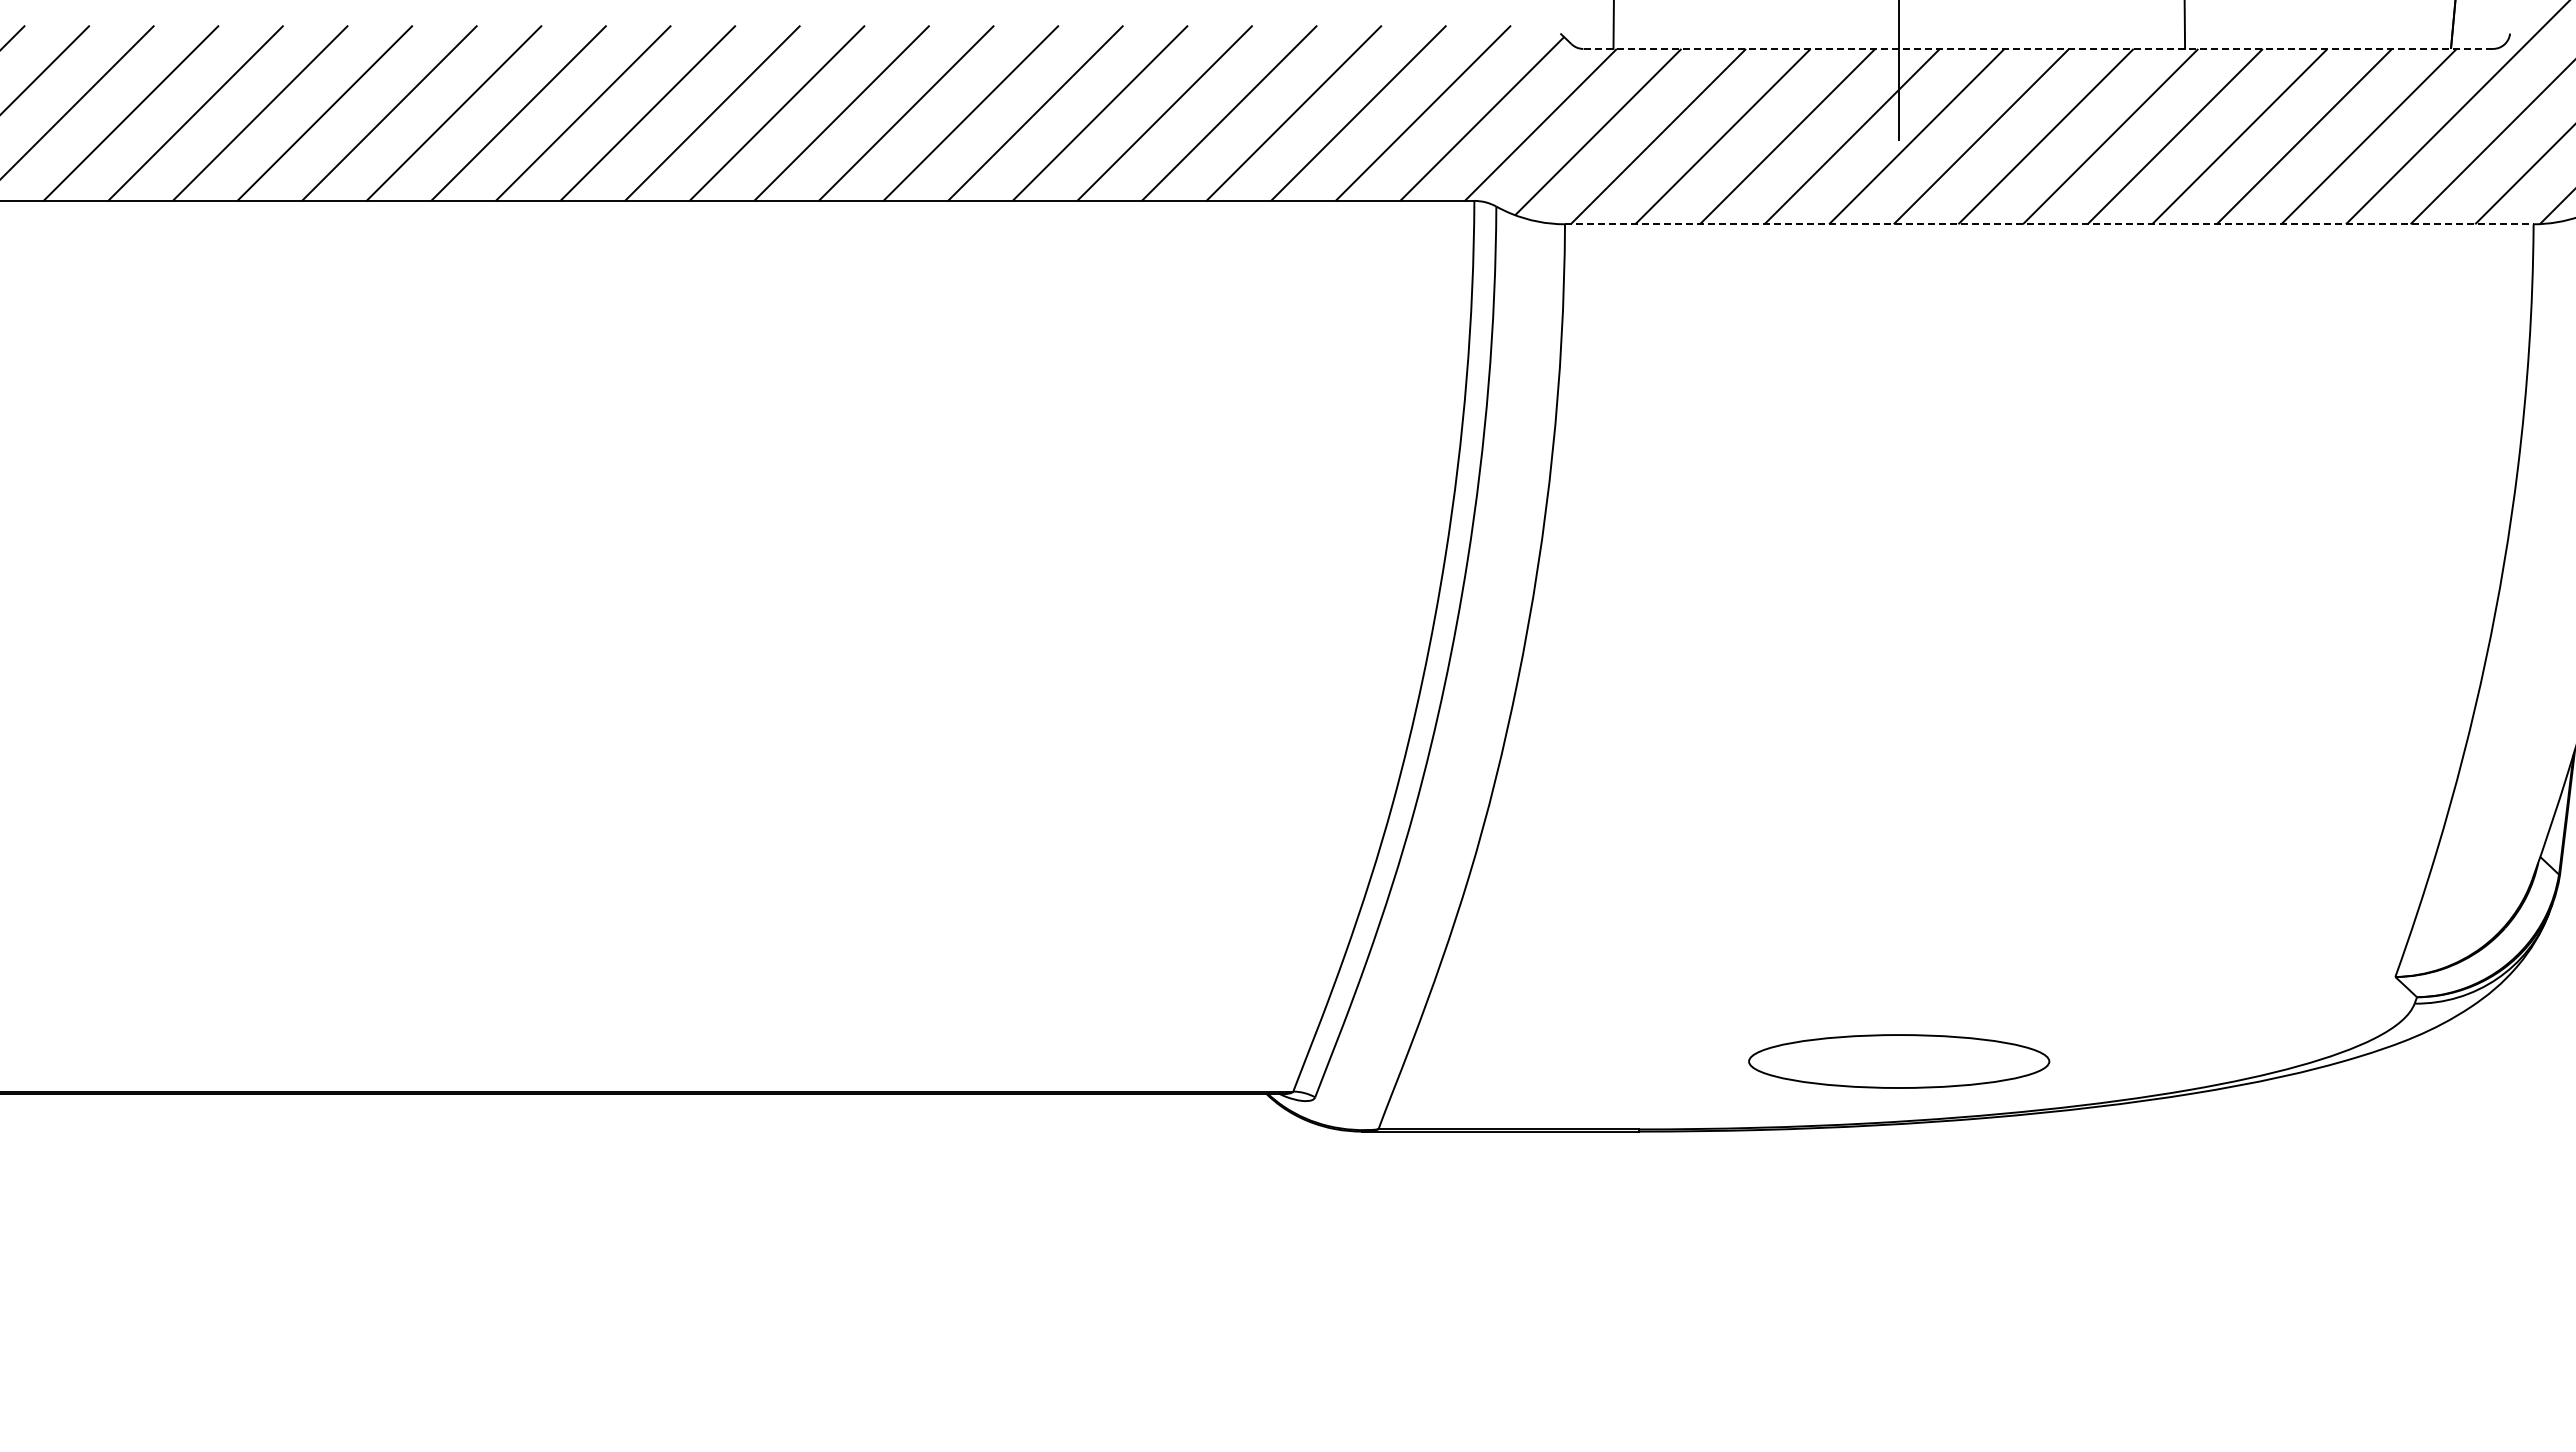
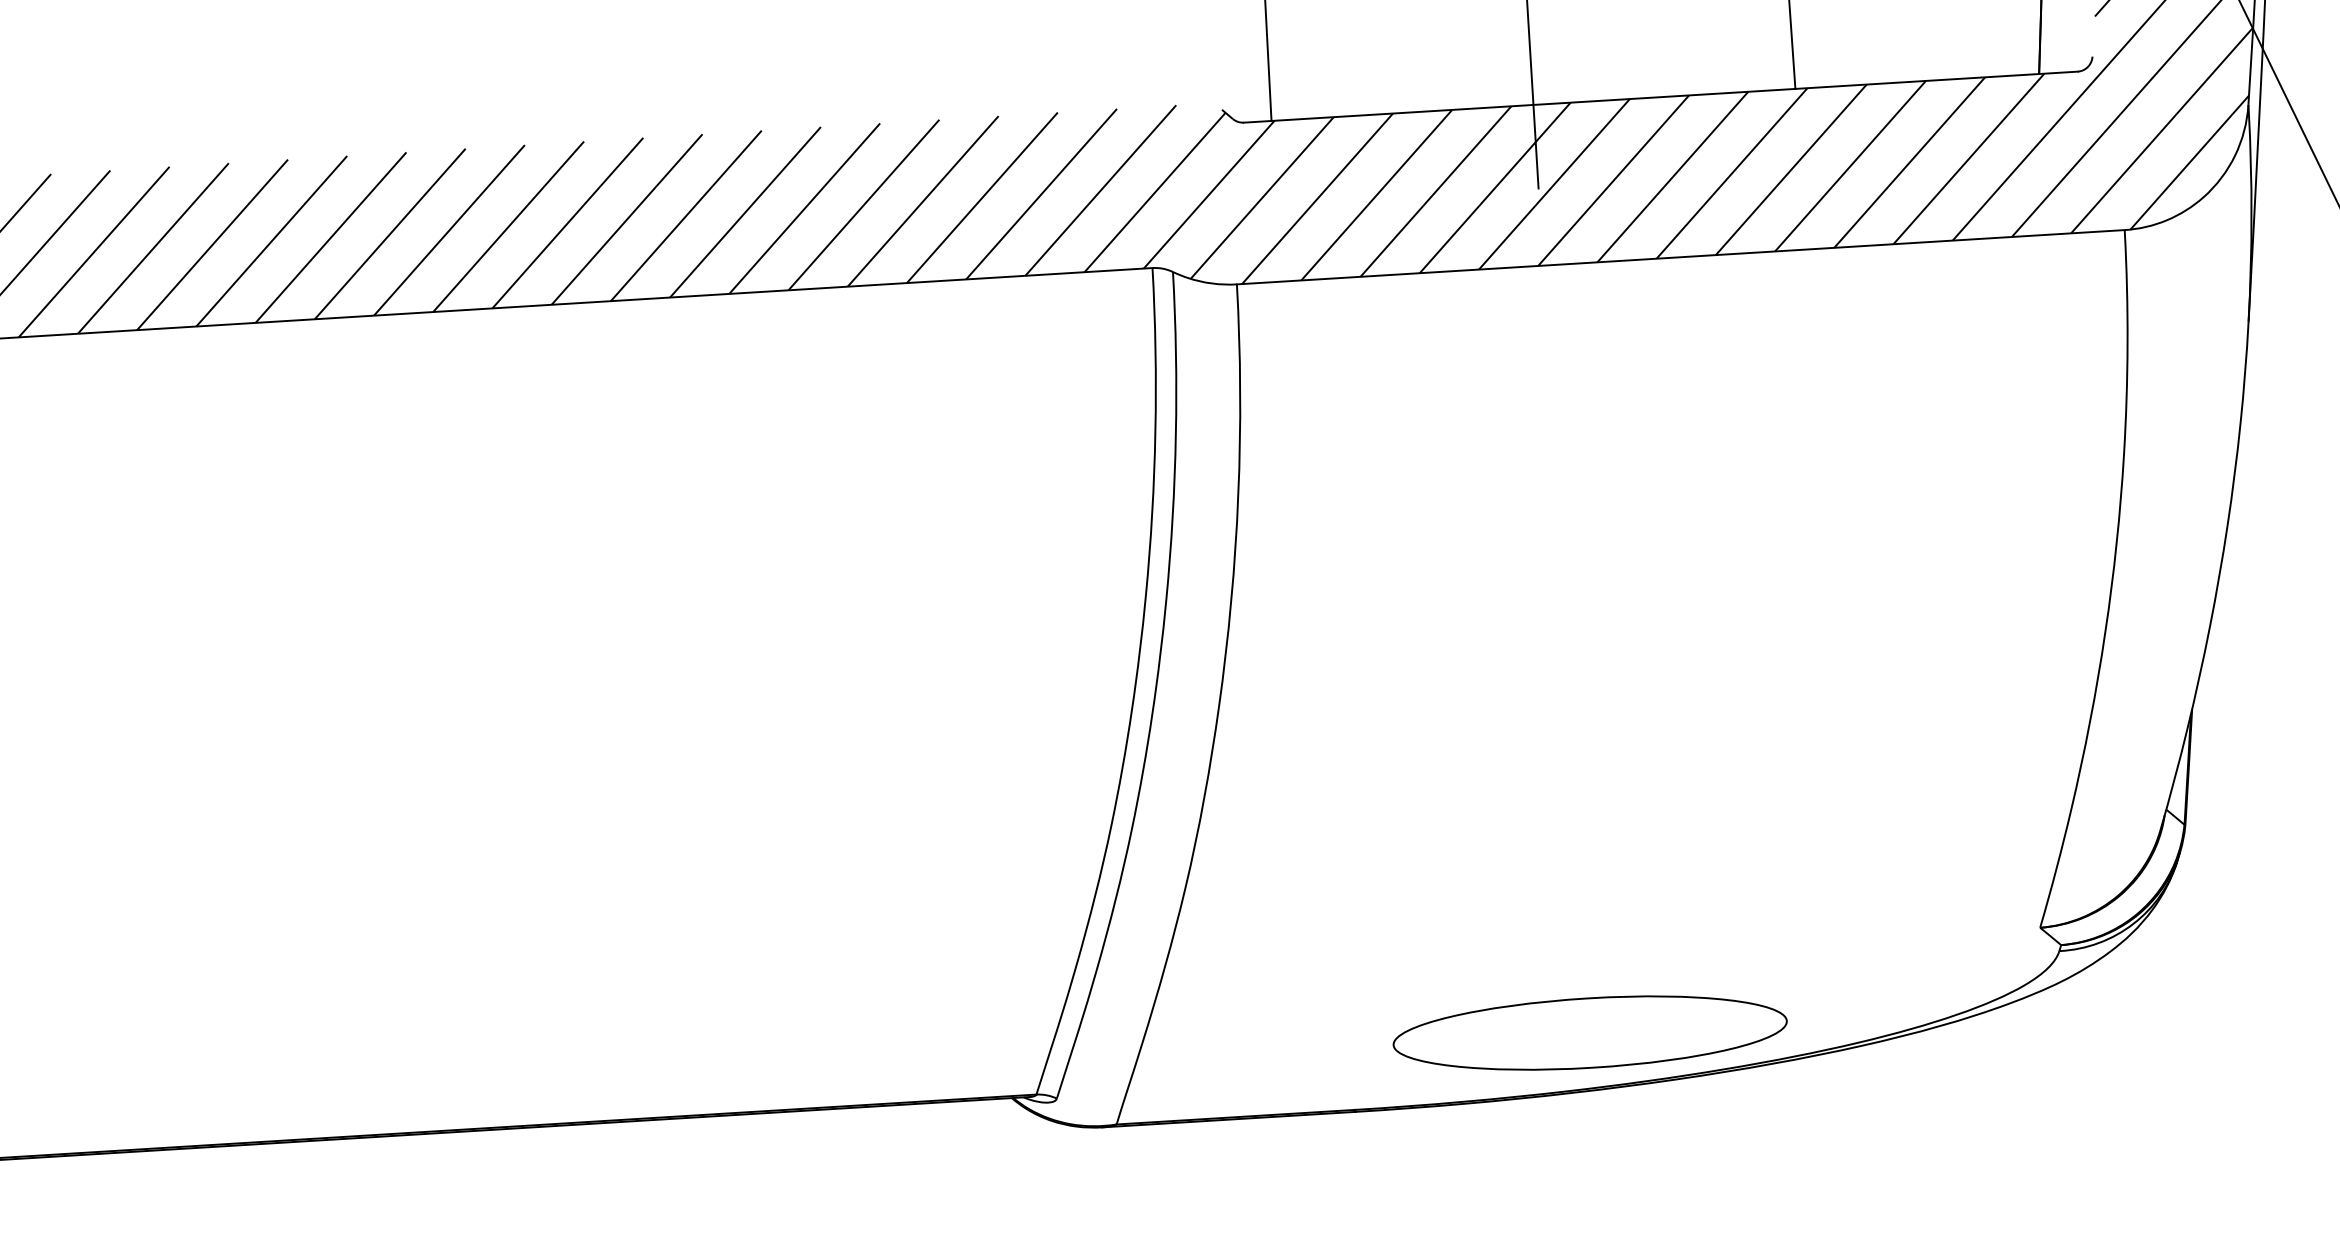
line: (2038, 48) -> (1661, 96), dashed -> solid
line: (2049, 224) -> (1680, 257), dashed -> solid
part: (1898, 1061) -> (1589, 1033), size x1.43

